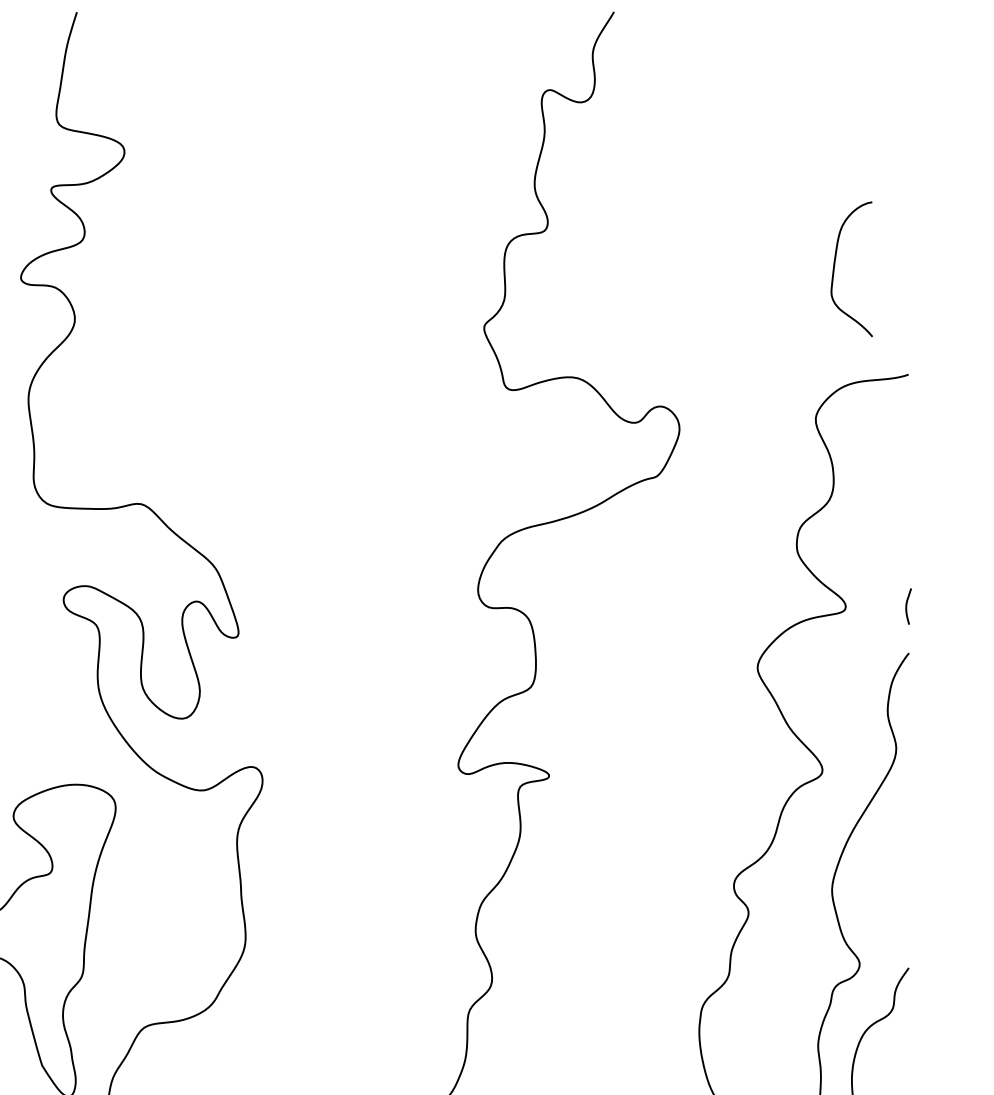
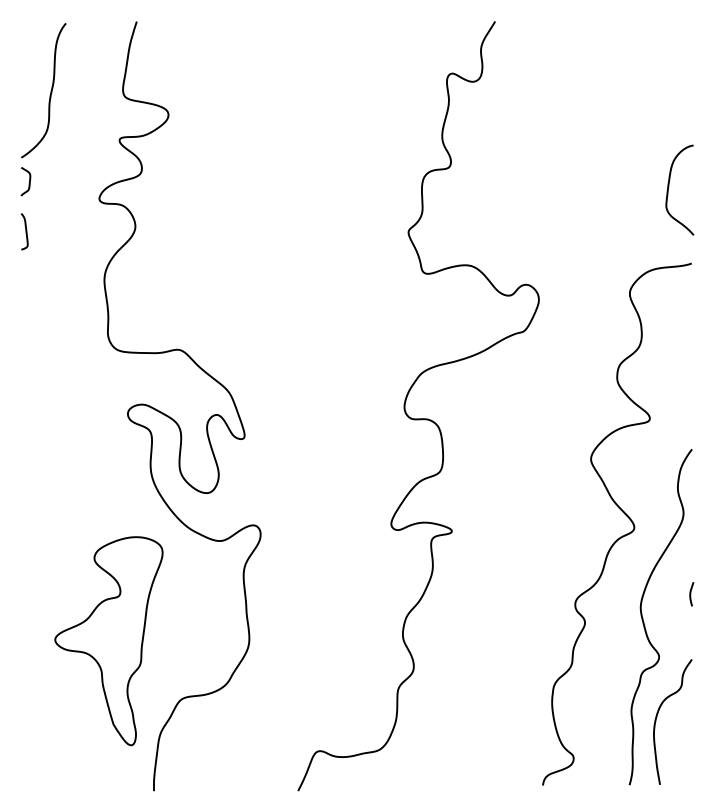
curve: (836, 265) -> (669, 187), moved
curve: (908, 606) -> (691, 594), moved

